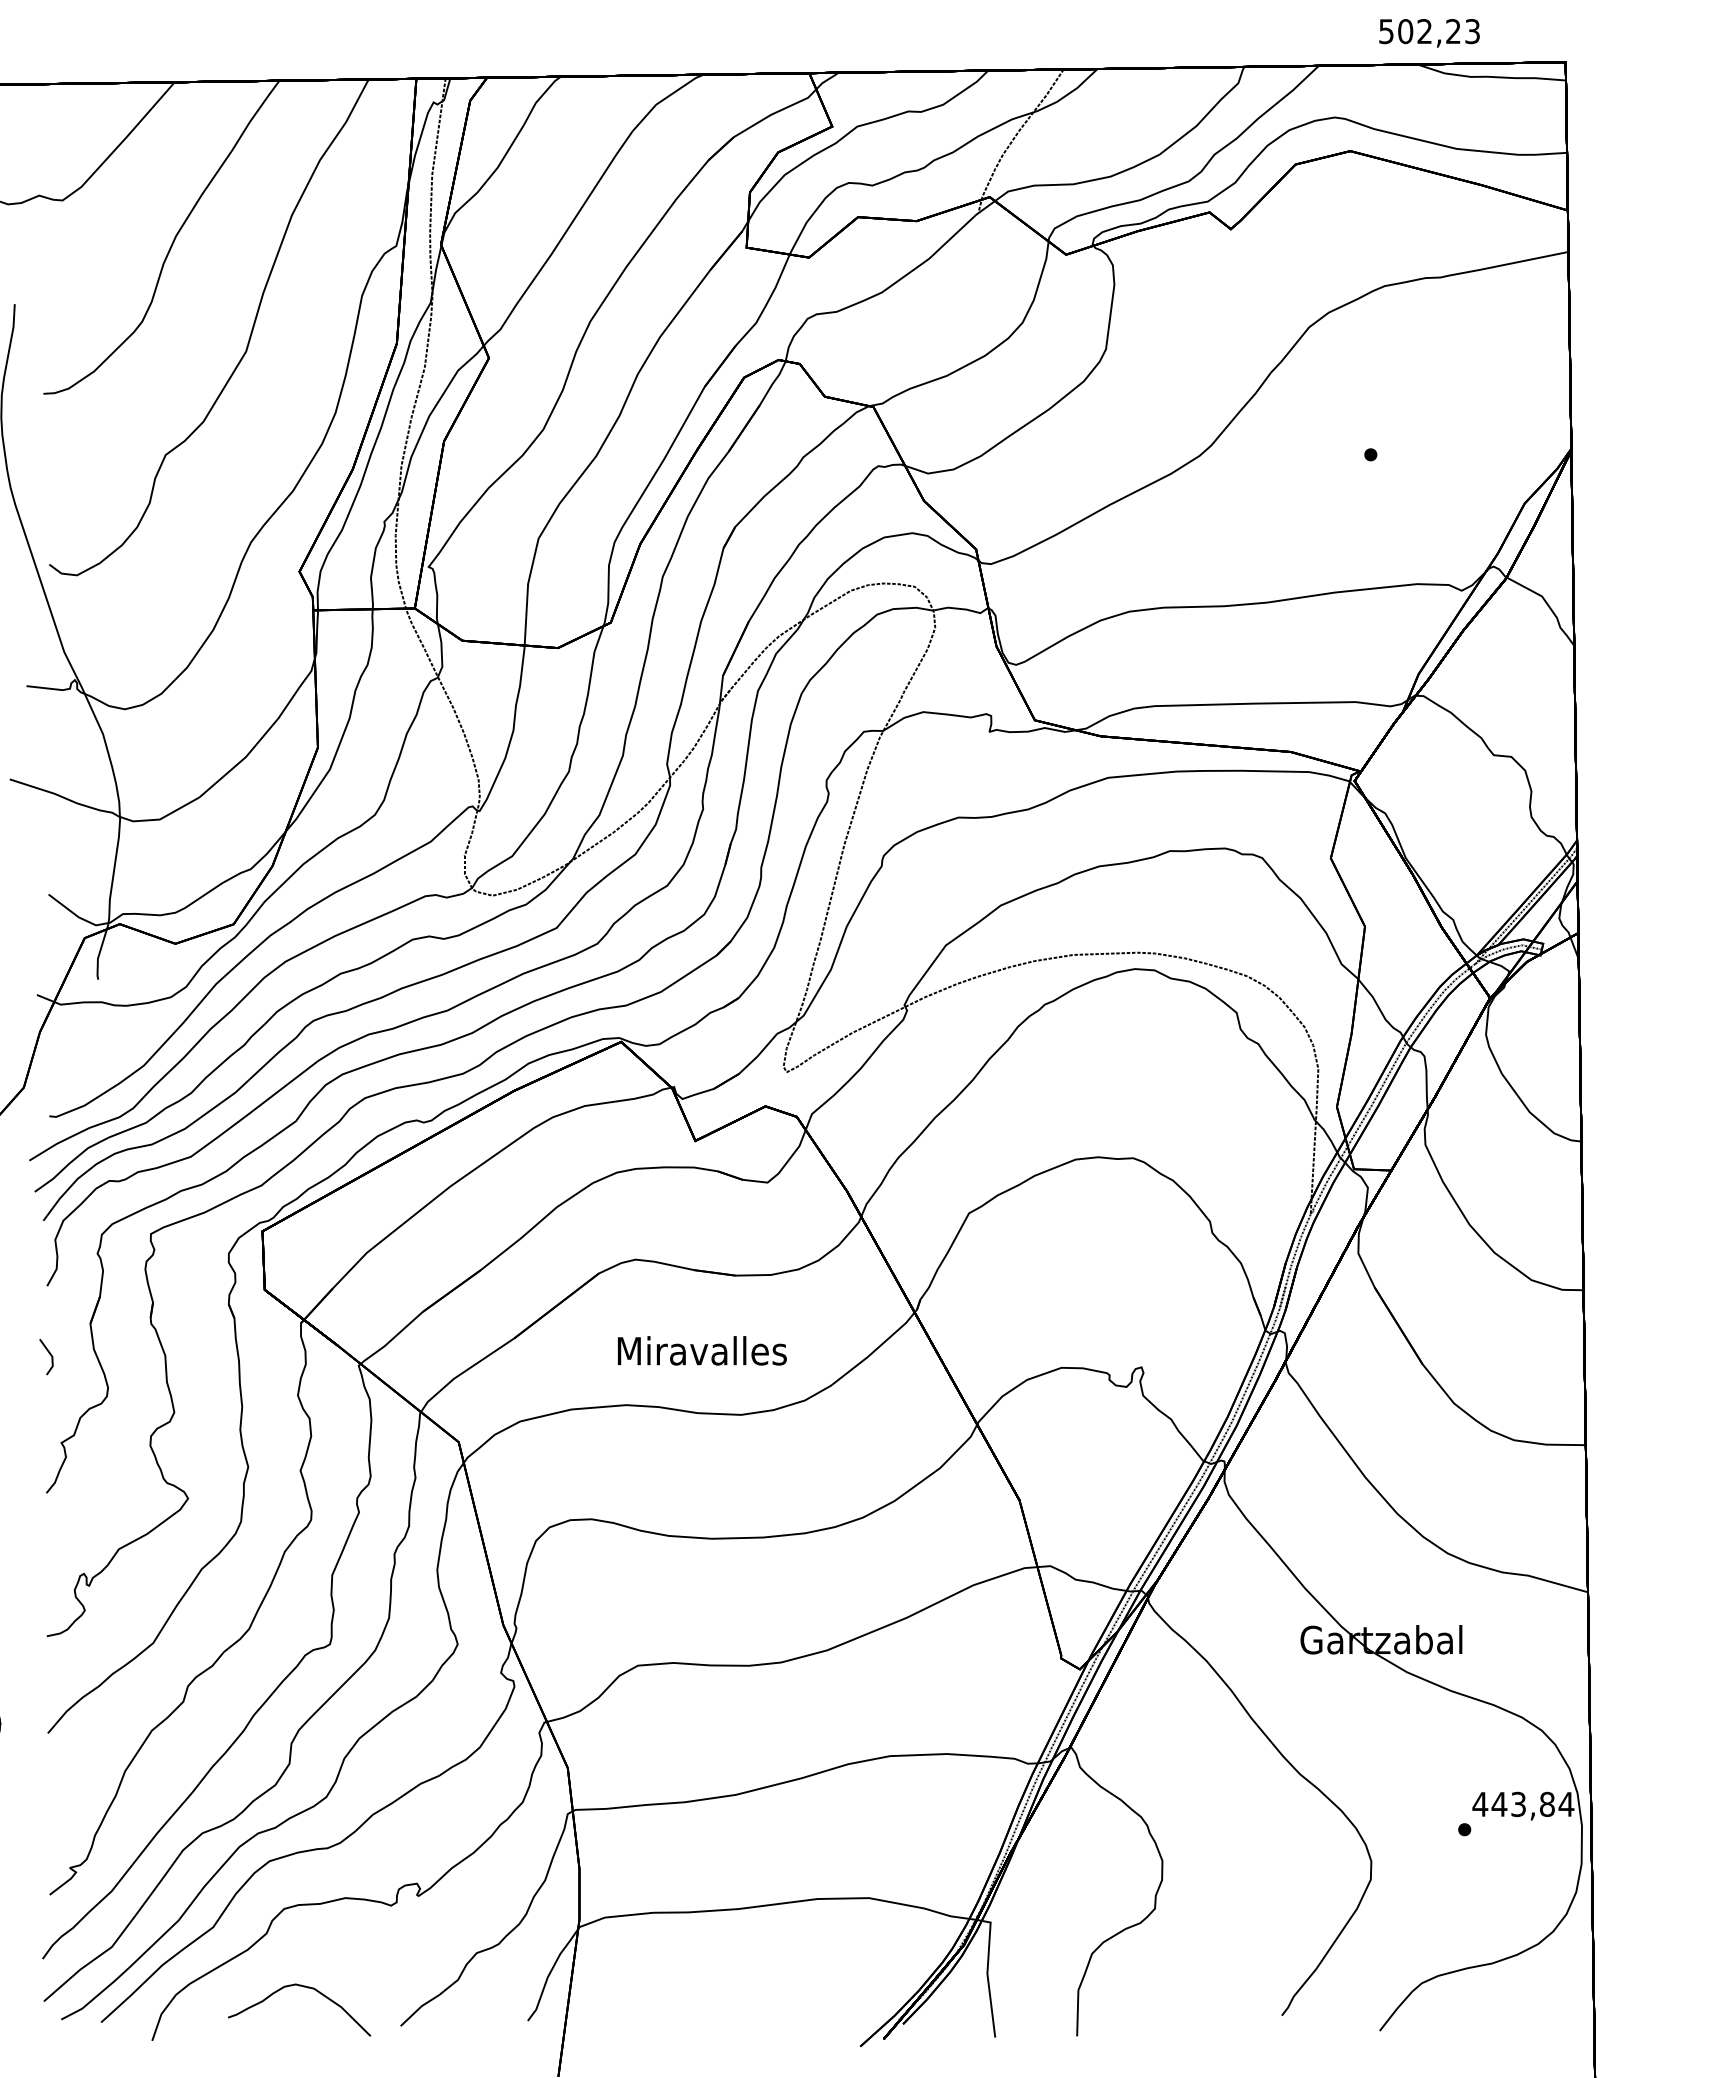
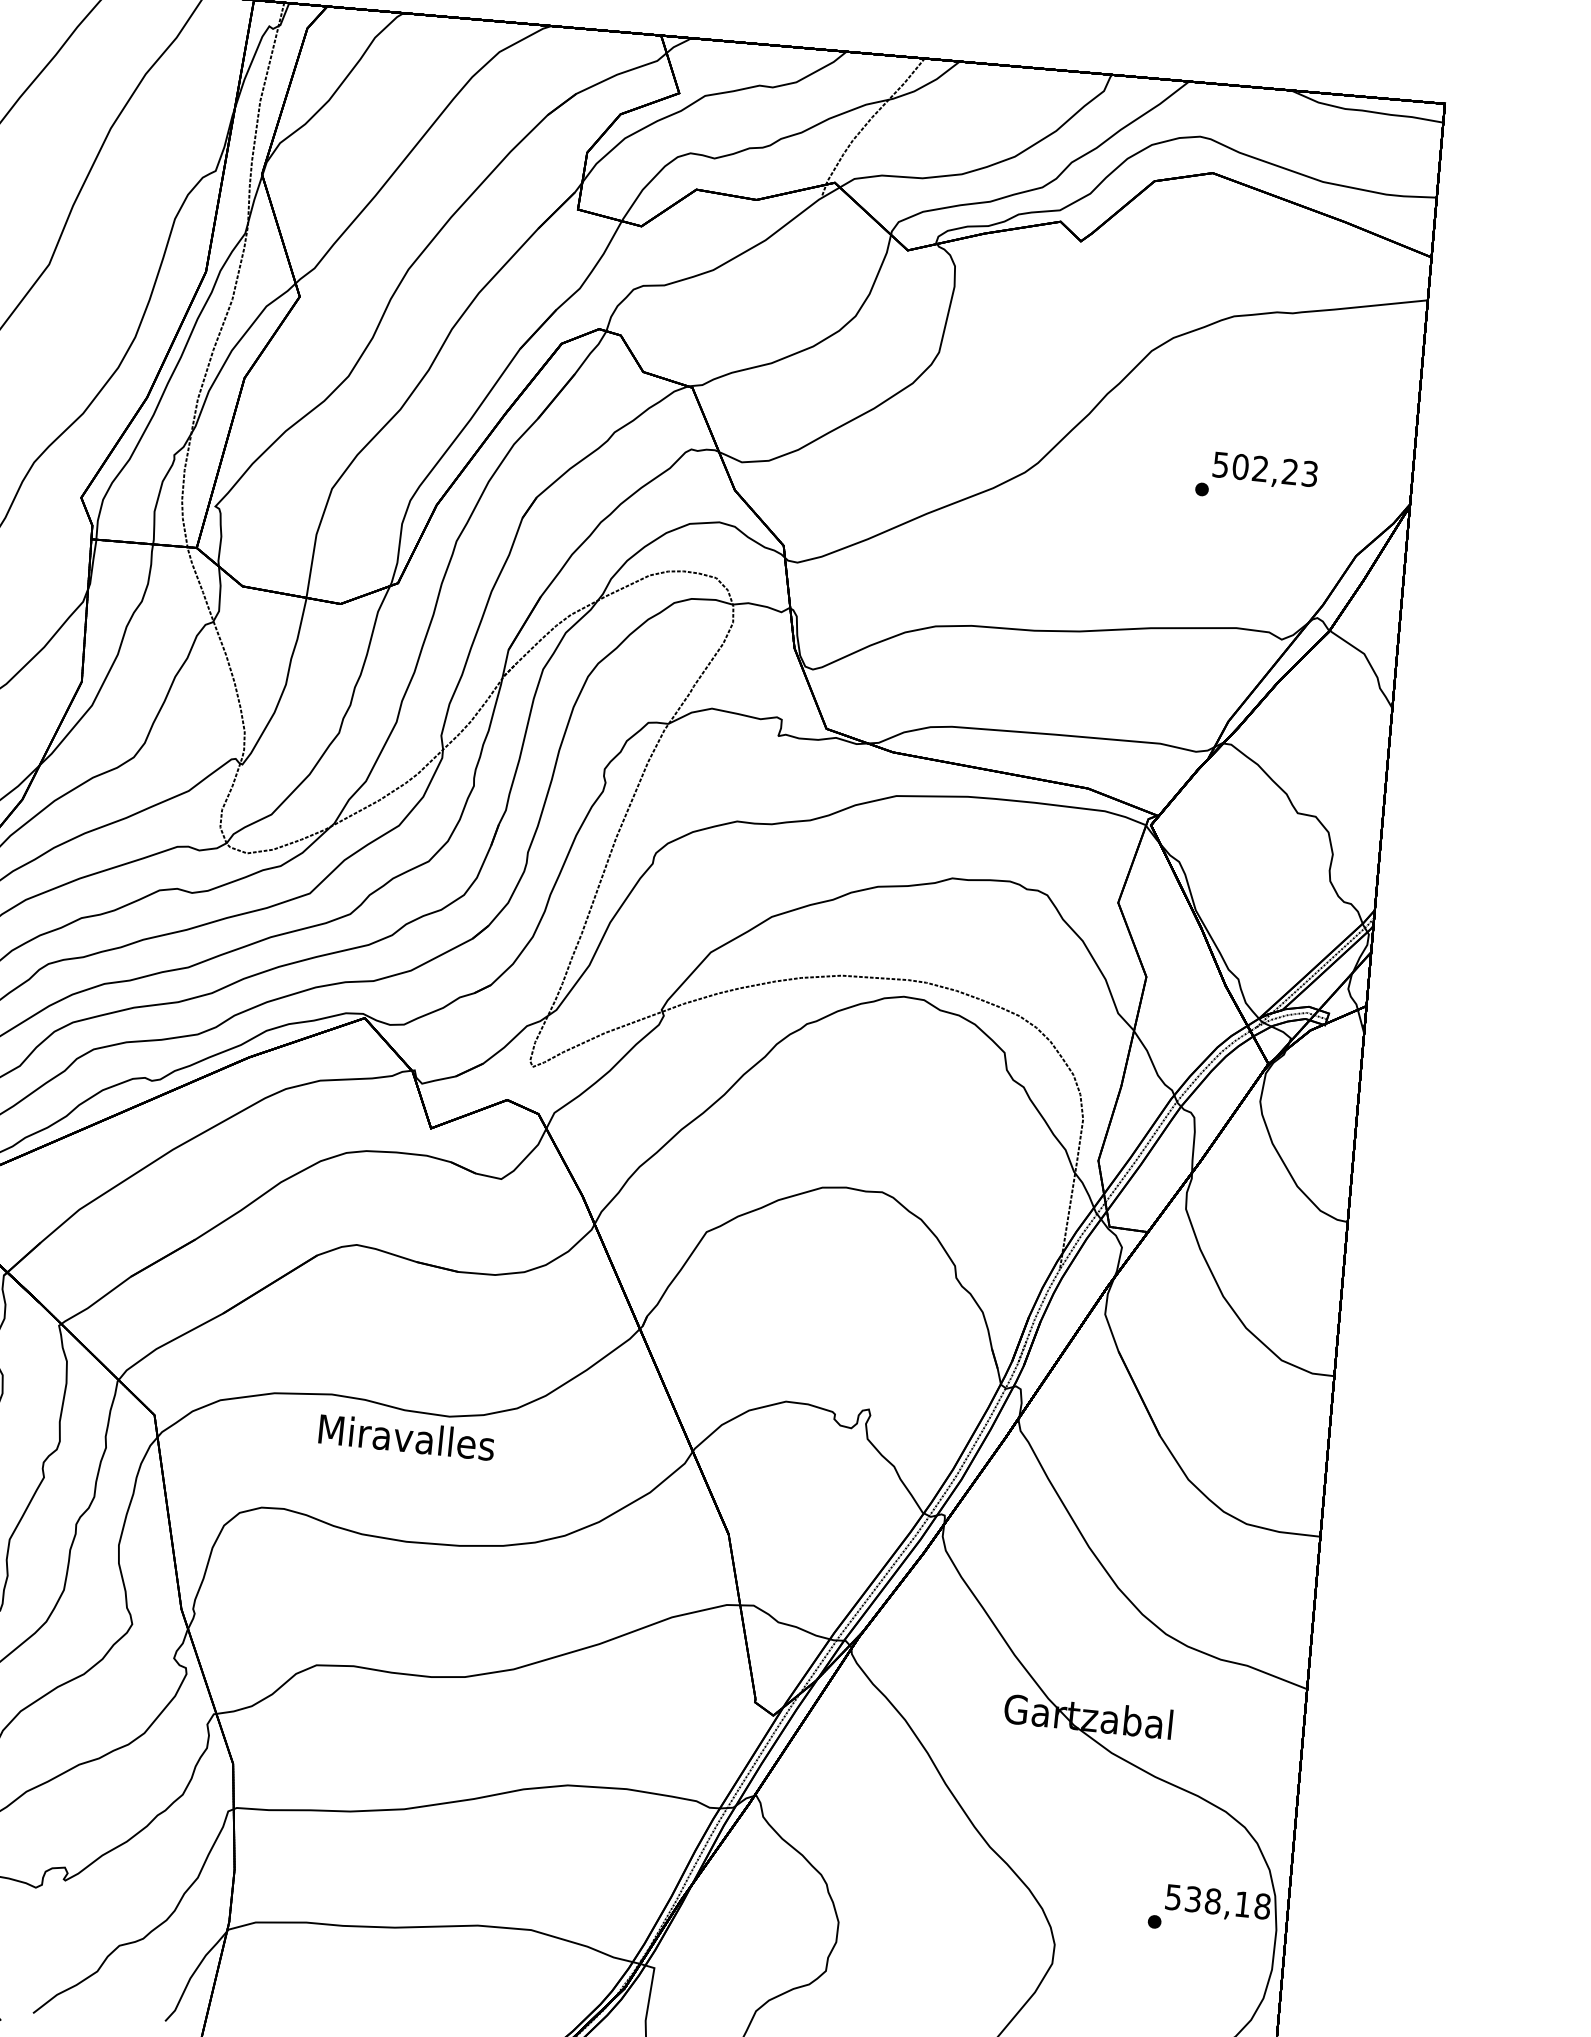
text: (1429, 33) -> (1265, 471), moved
text: (702, 1350) -> (407, 1437), moved
text: (1523, 1804) -> (1218, 1901), 443,84 -> 538,18

